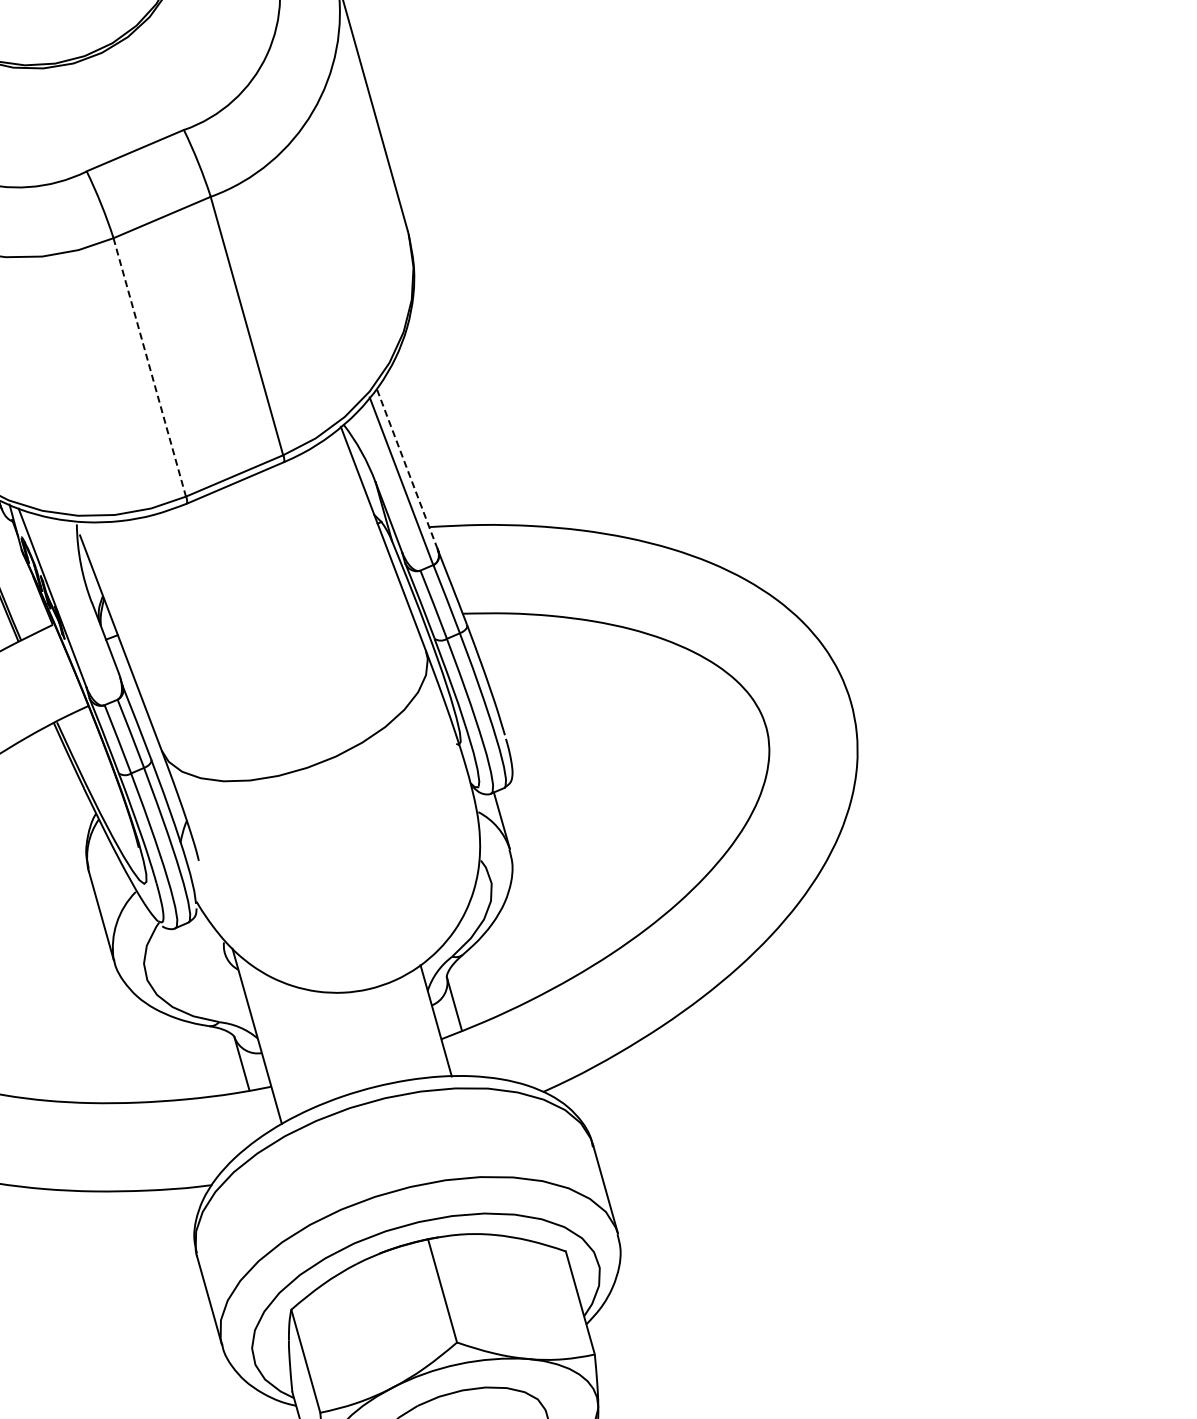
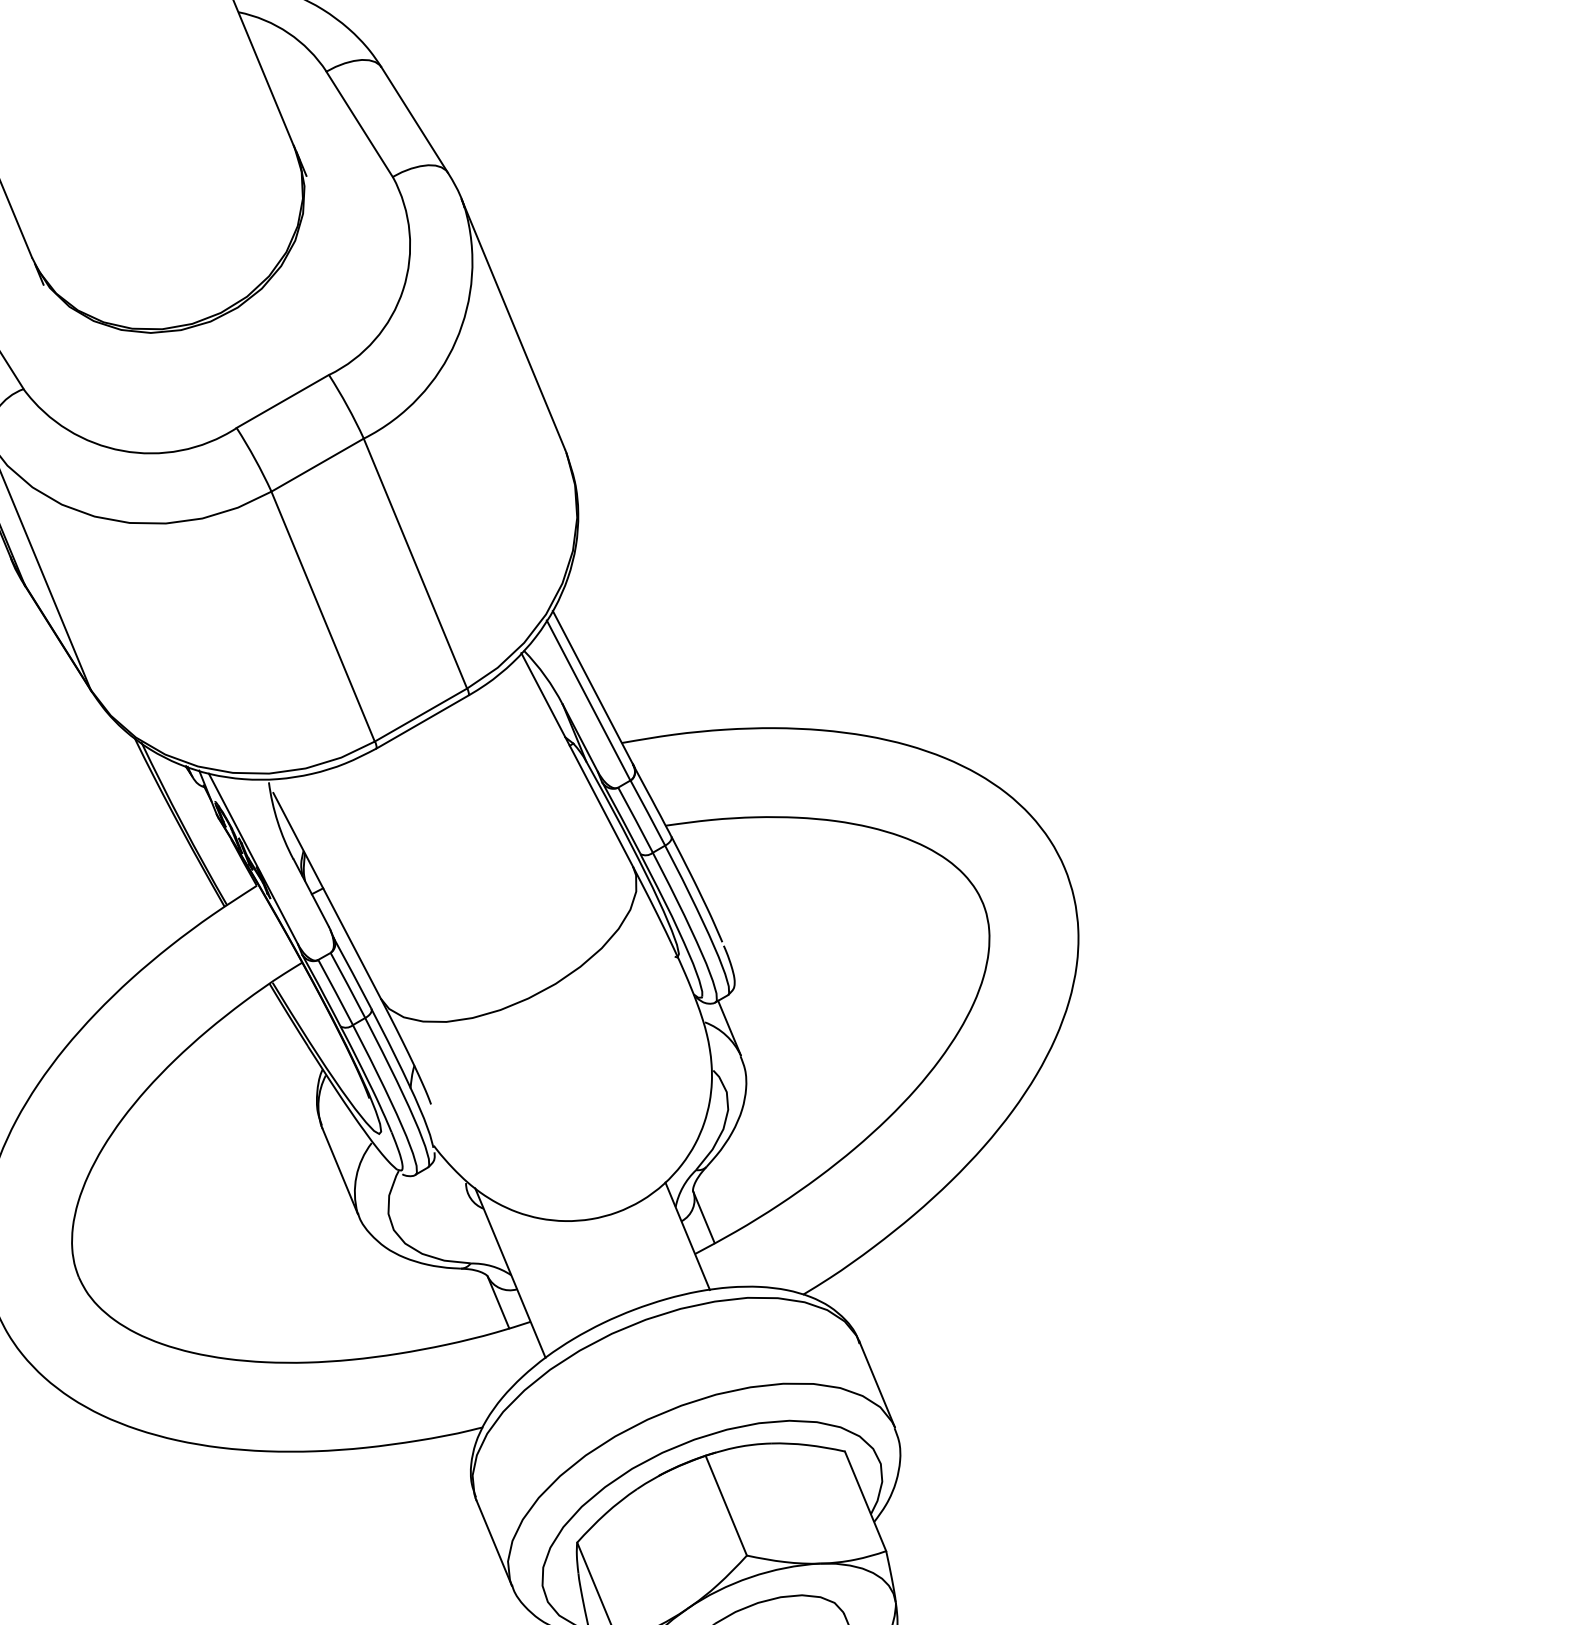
line: (150, 368) -> (323, 617), dashed -> solid
line: (406, 468) -> (592, 687), dashed -> solid

